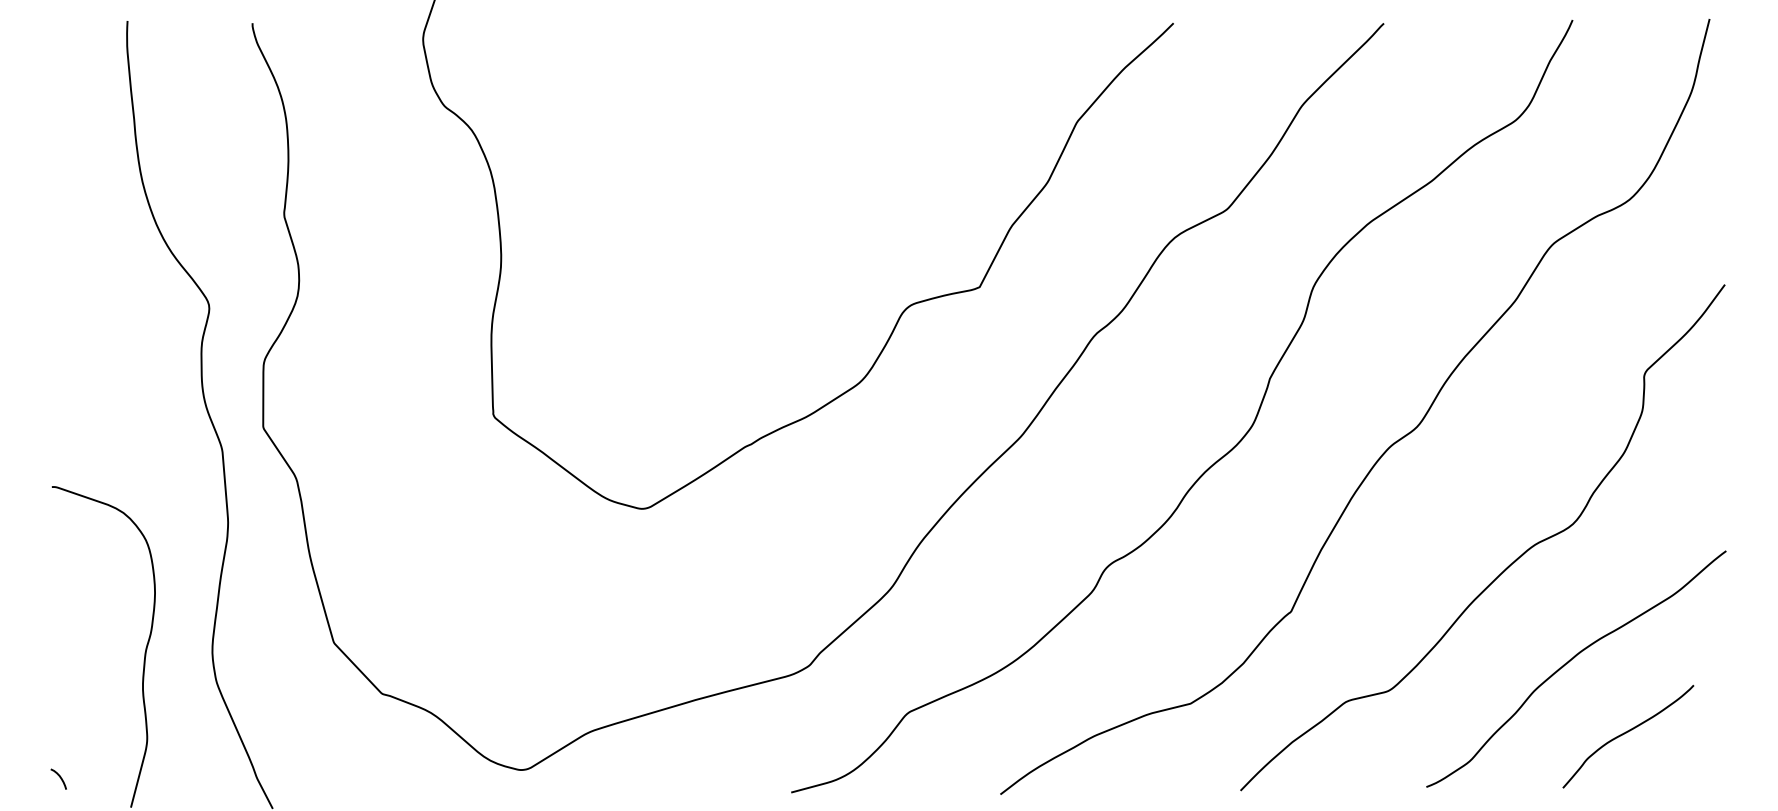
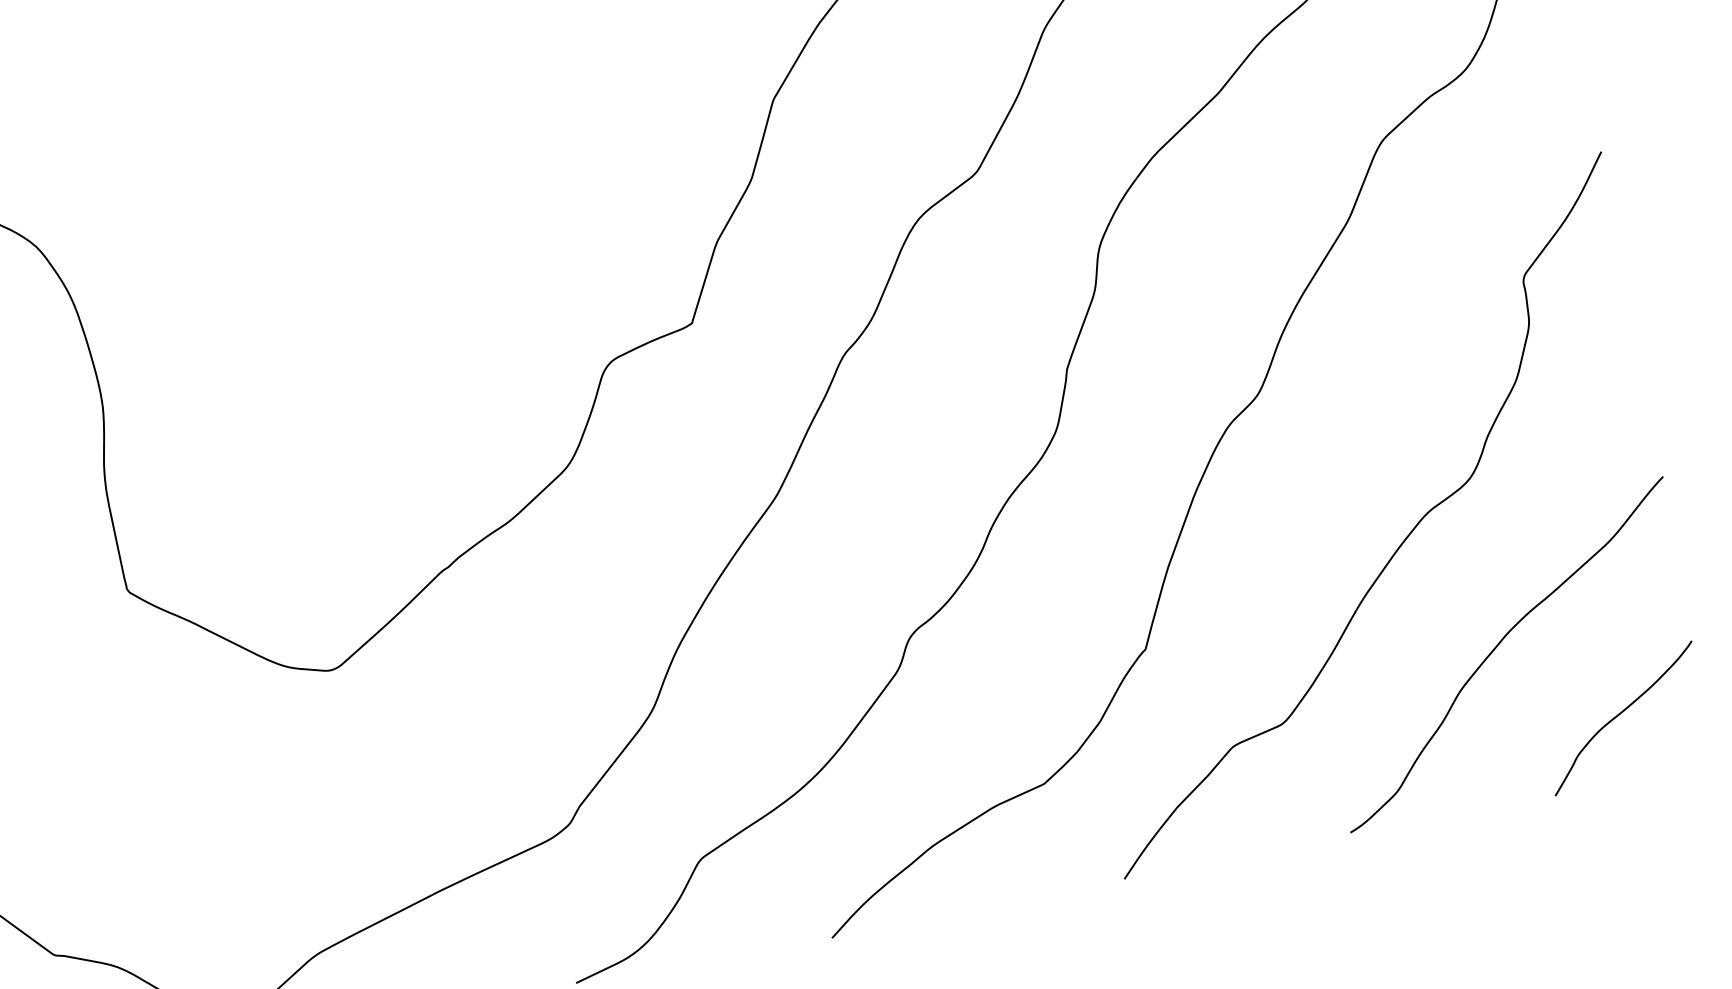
curve: (1626, 733) -> (1620, 714), moved

